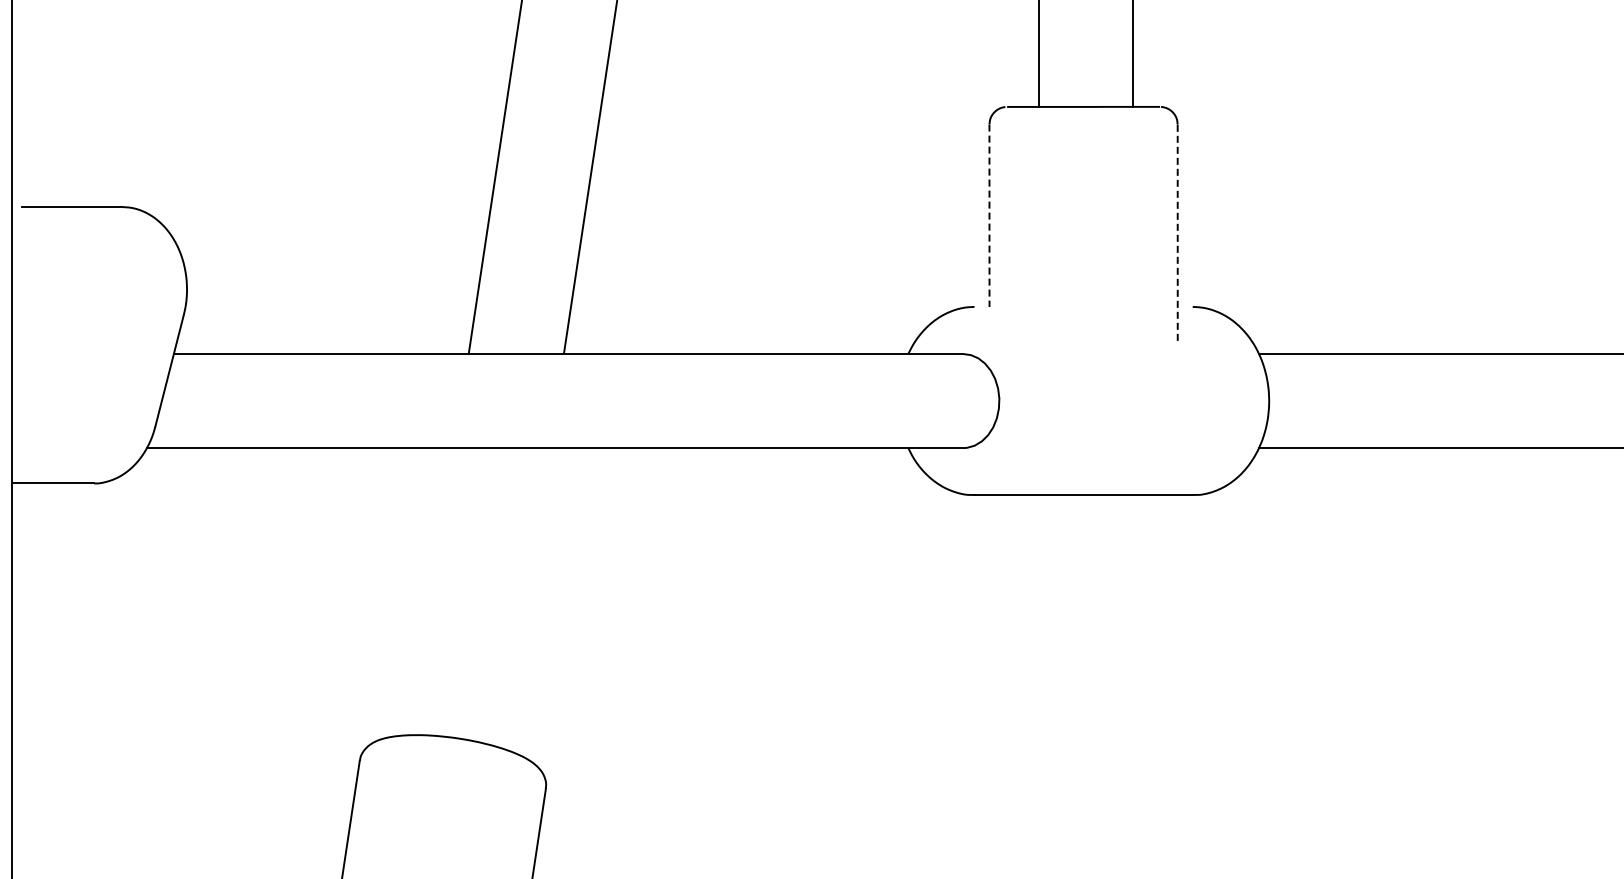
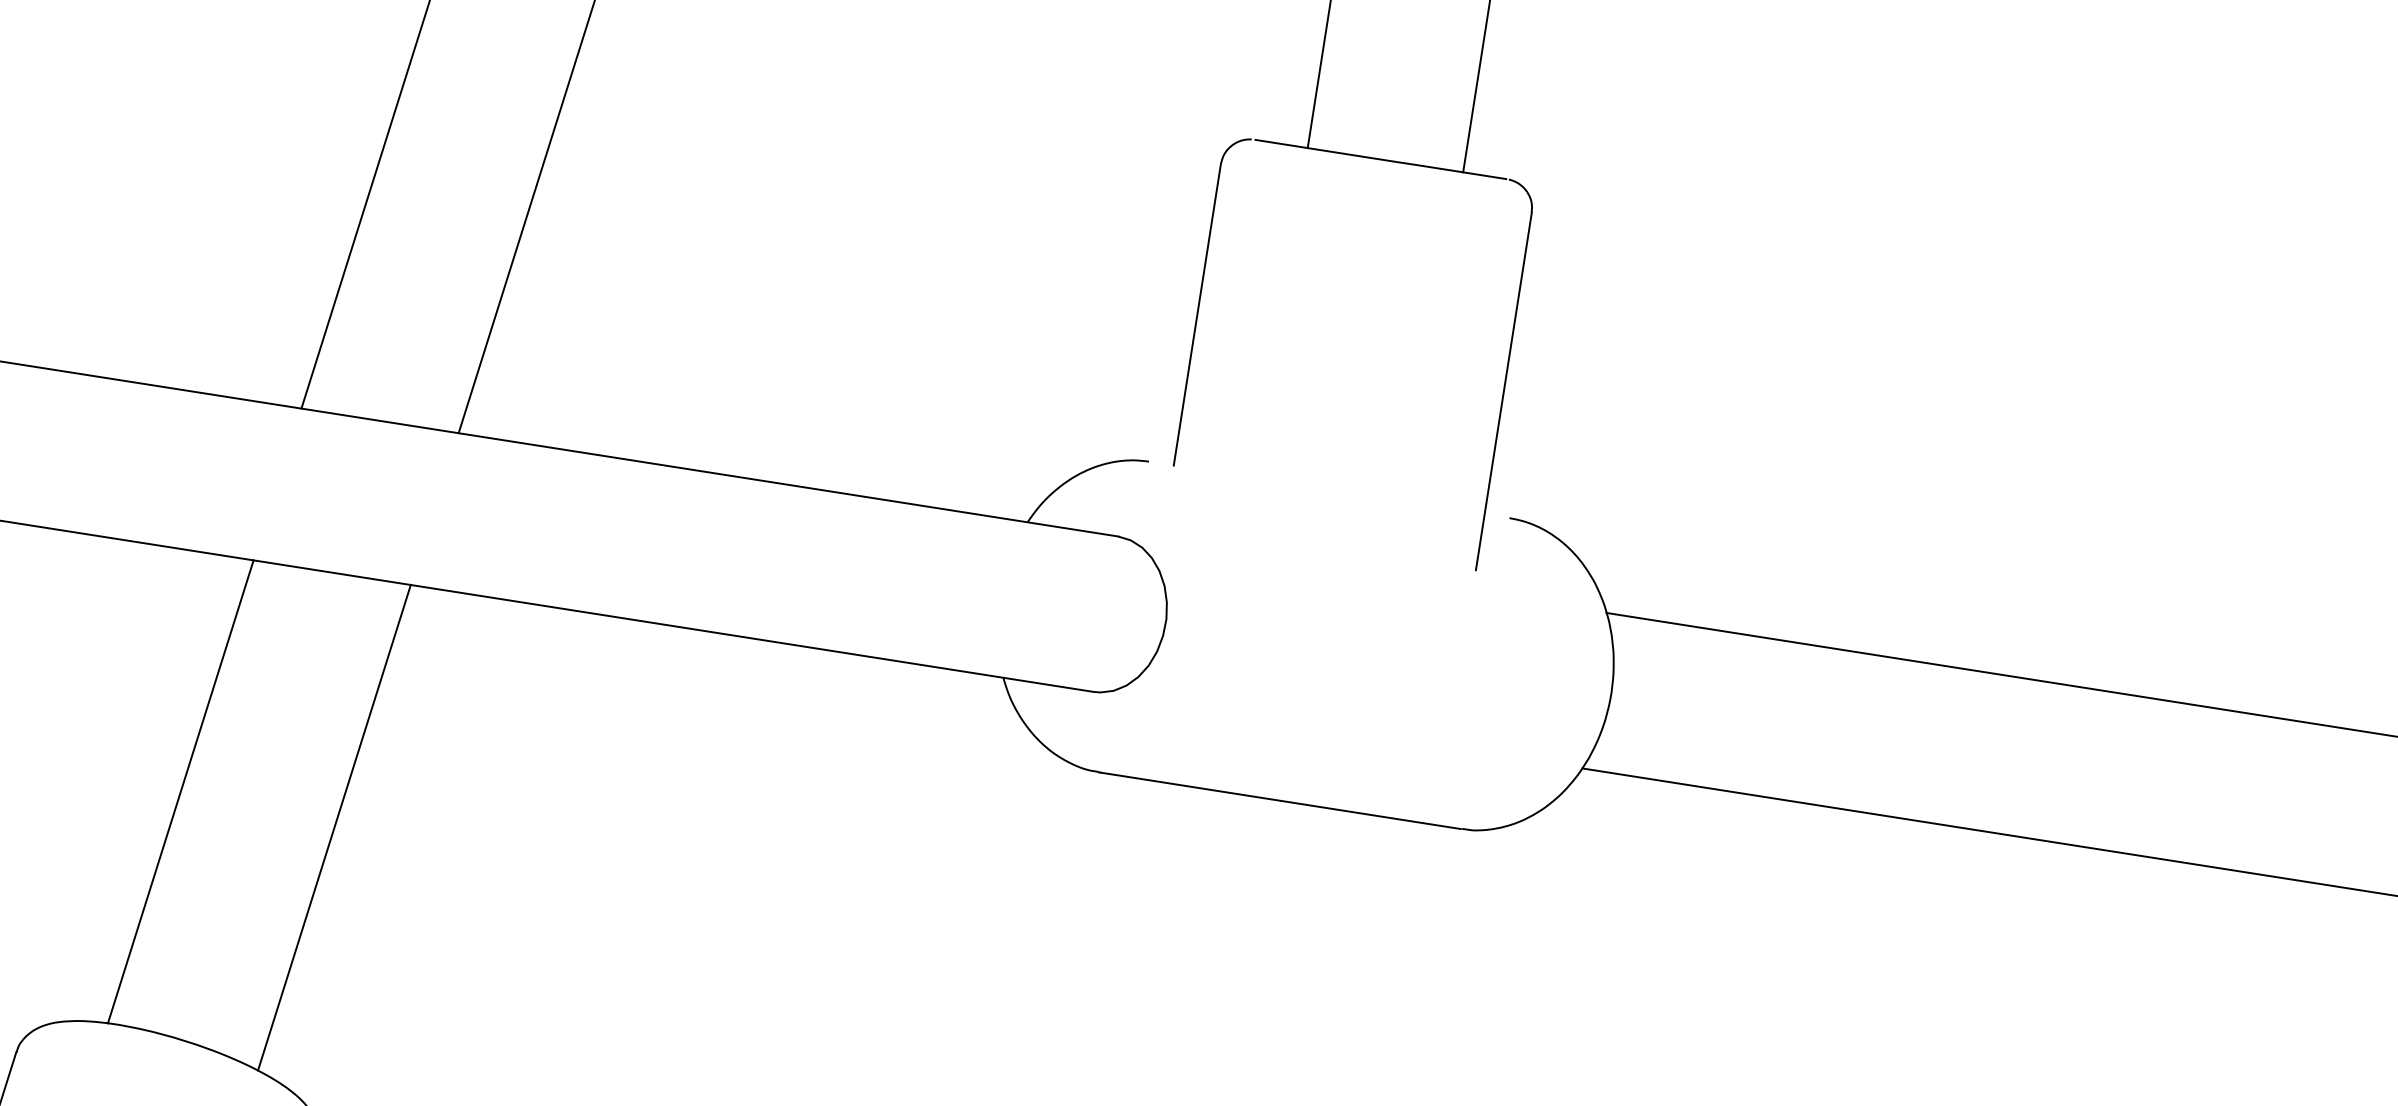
line: (989, 216) -> (1197, 316), dashed -> solid
line: (1177, 232) -> (1503, 391), dashed -> solid
line: (432, 591) -> (180, 791), added
line: (526, 598) -> (333, 827), added

